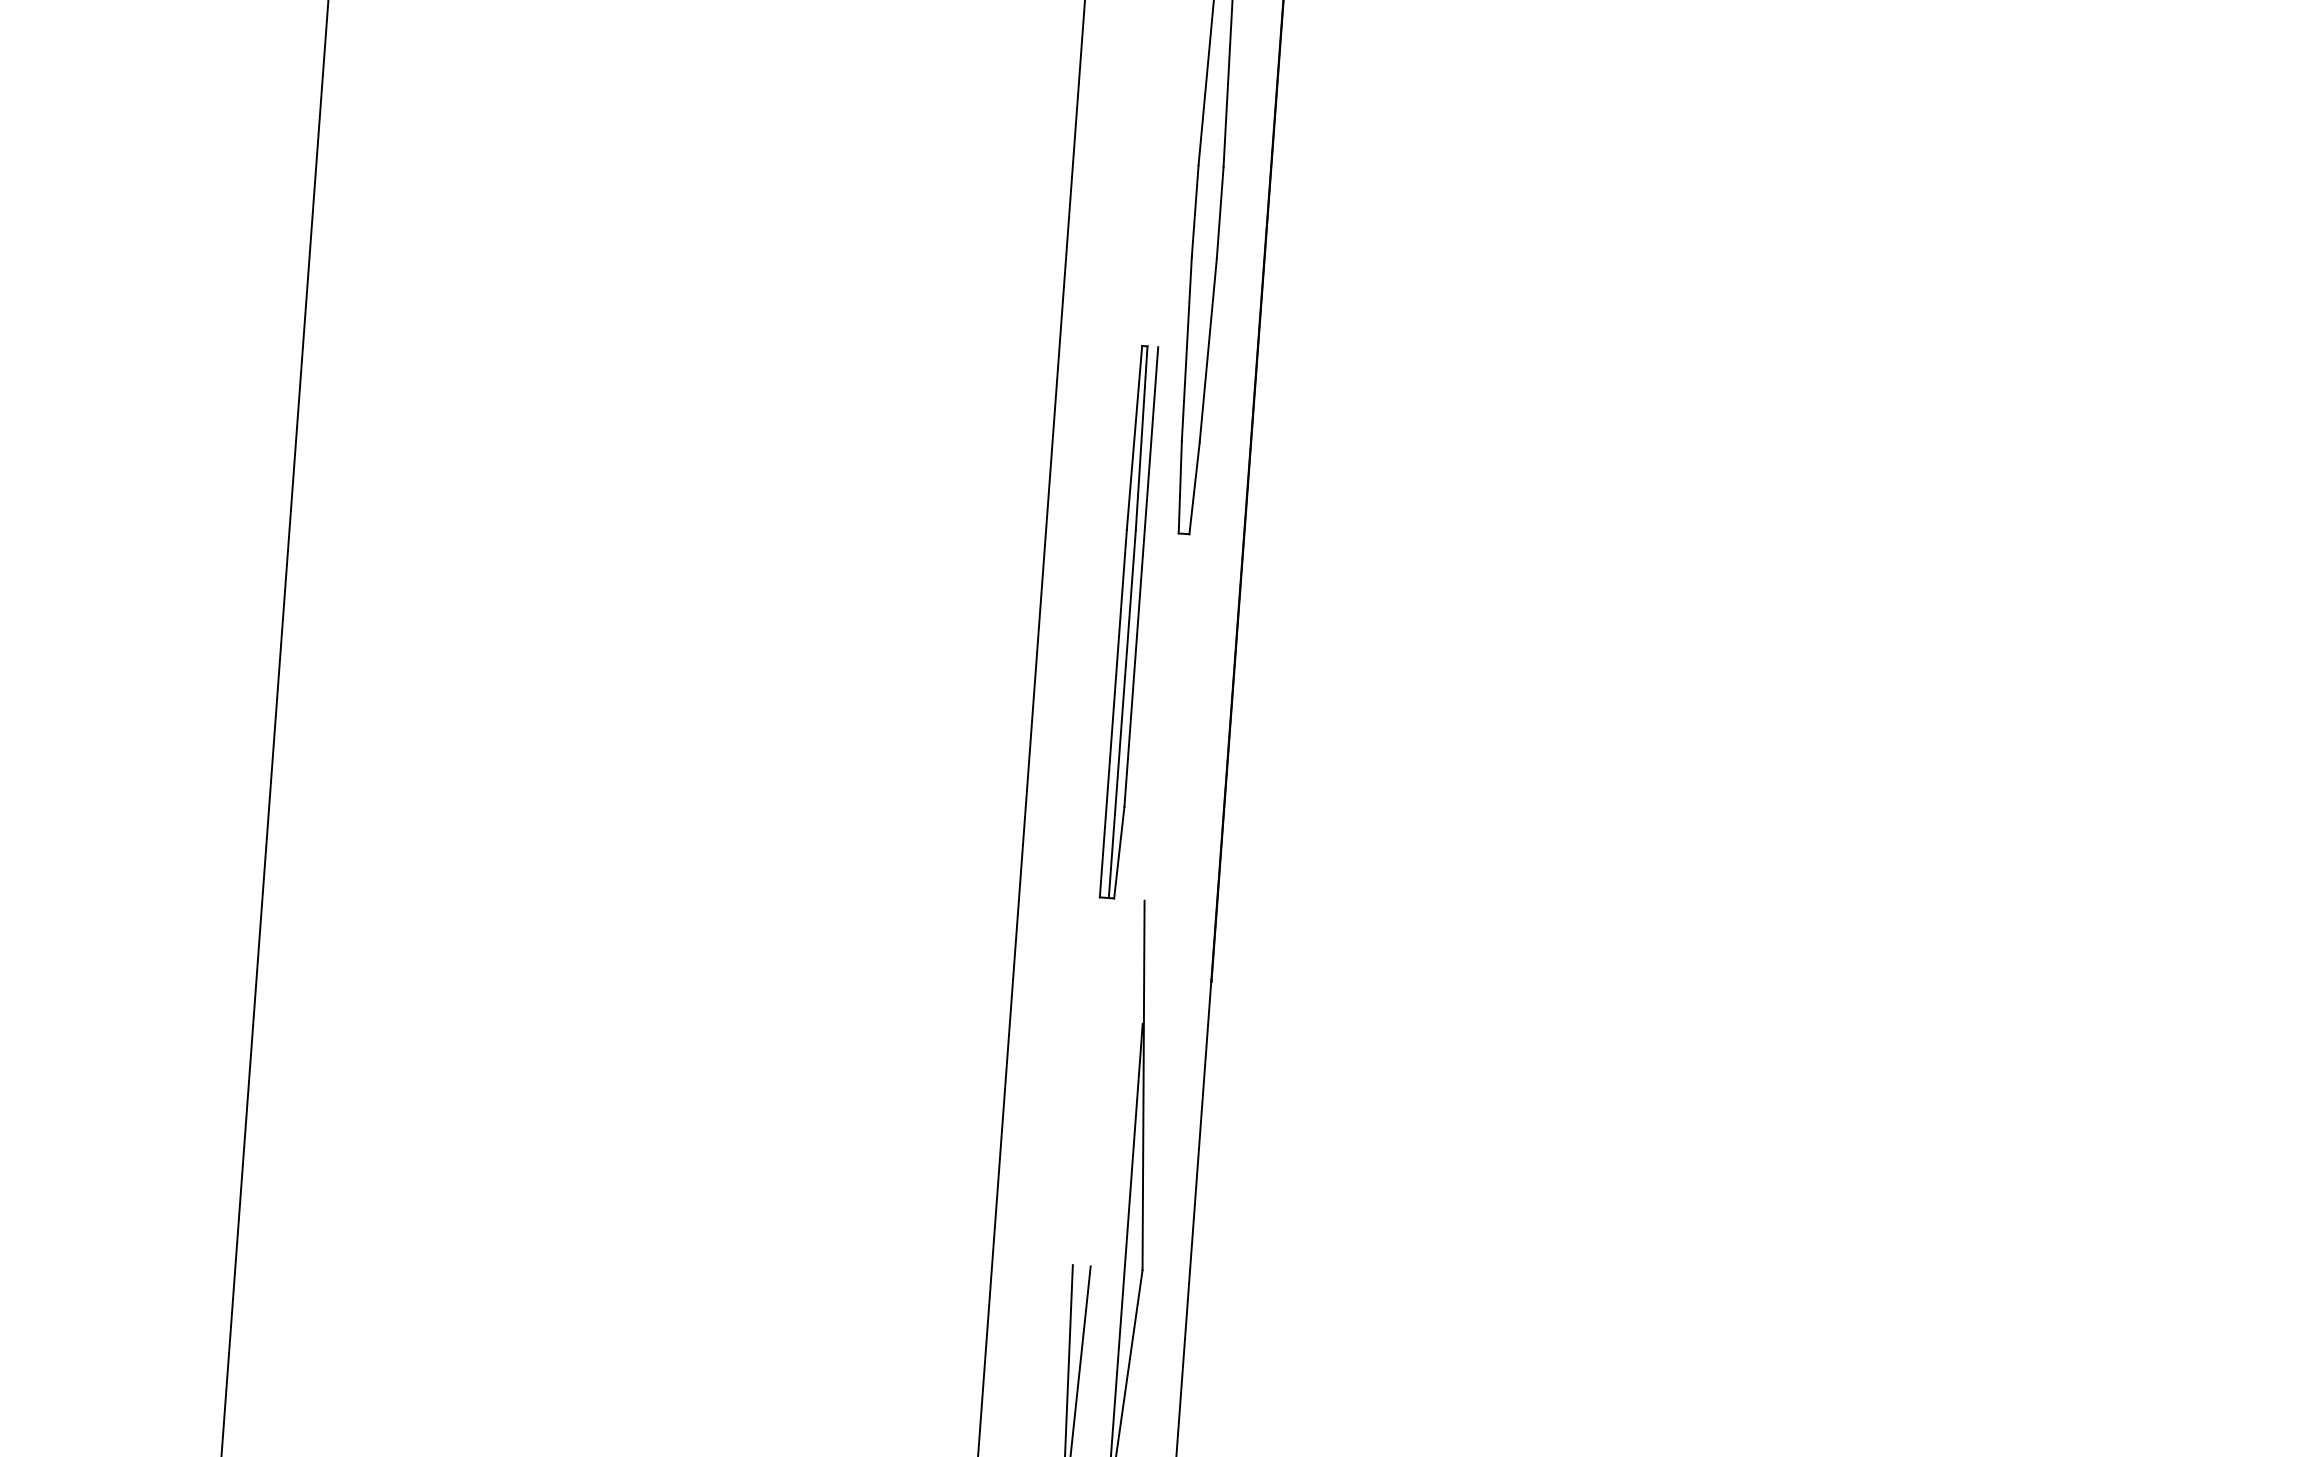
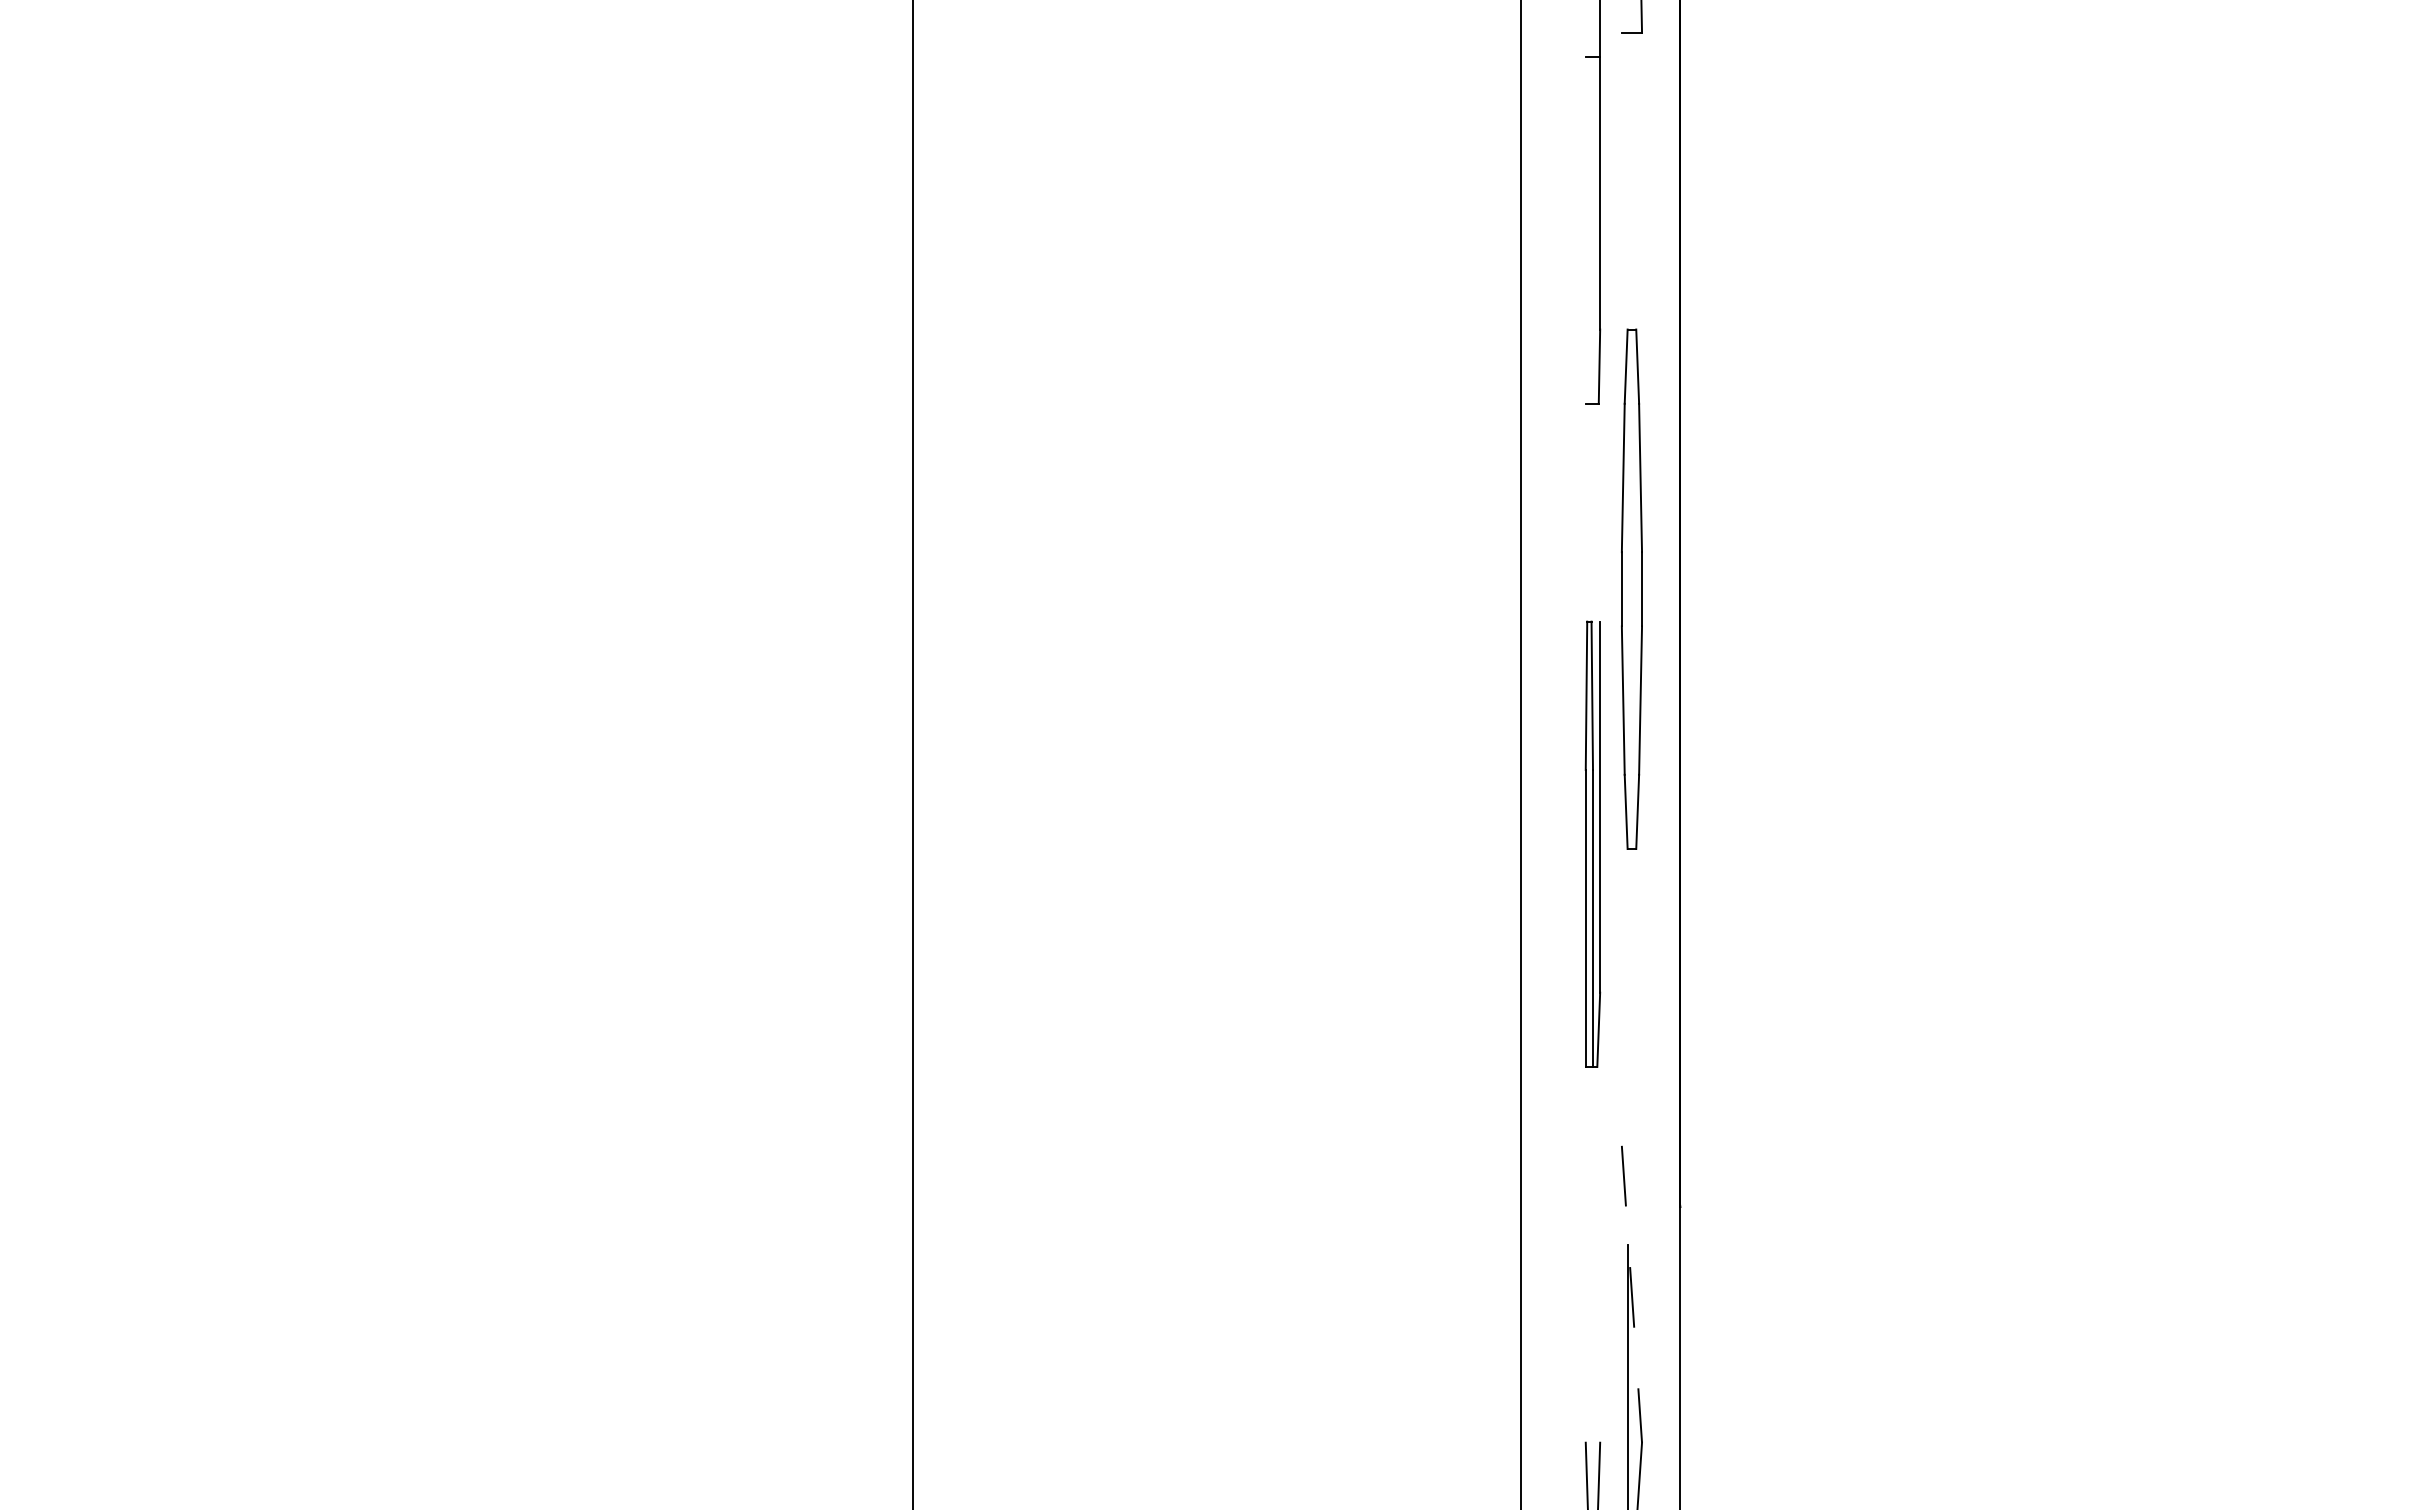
part: (1128, 621) -> (1592, 843), moved
line: (1142, 1085) -> (1631, 1294), solid -> dashed

